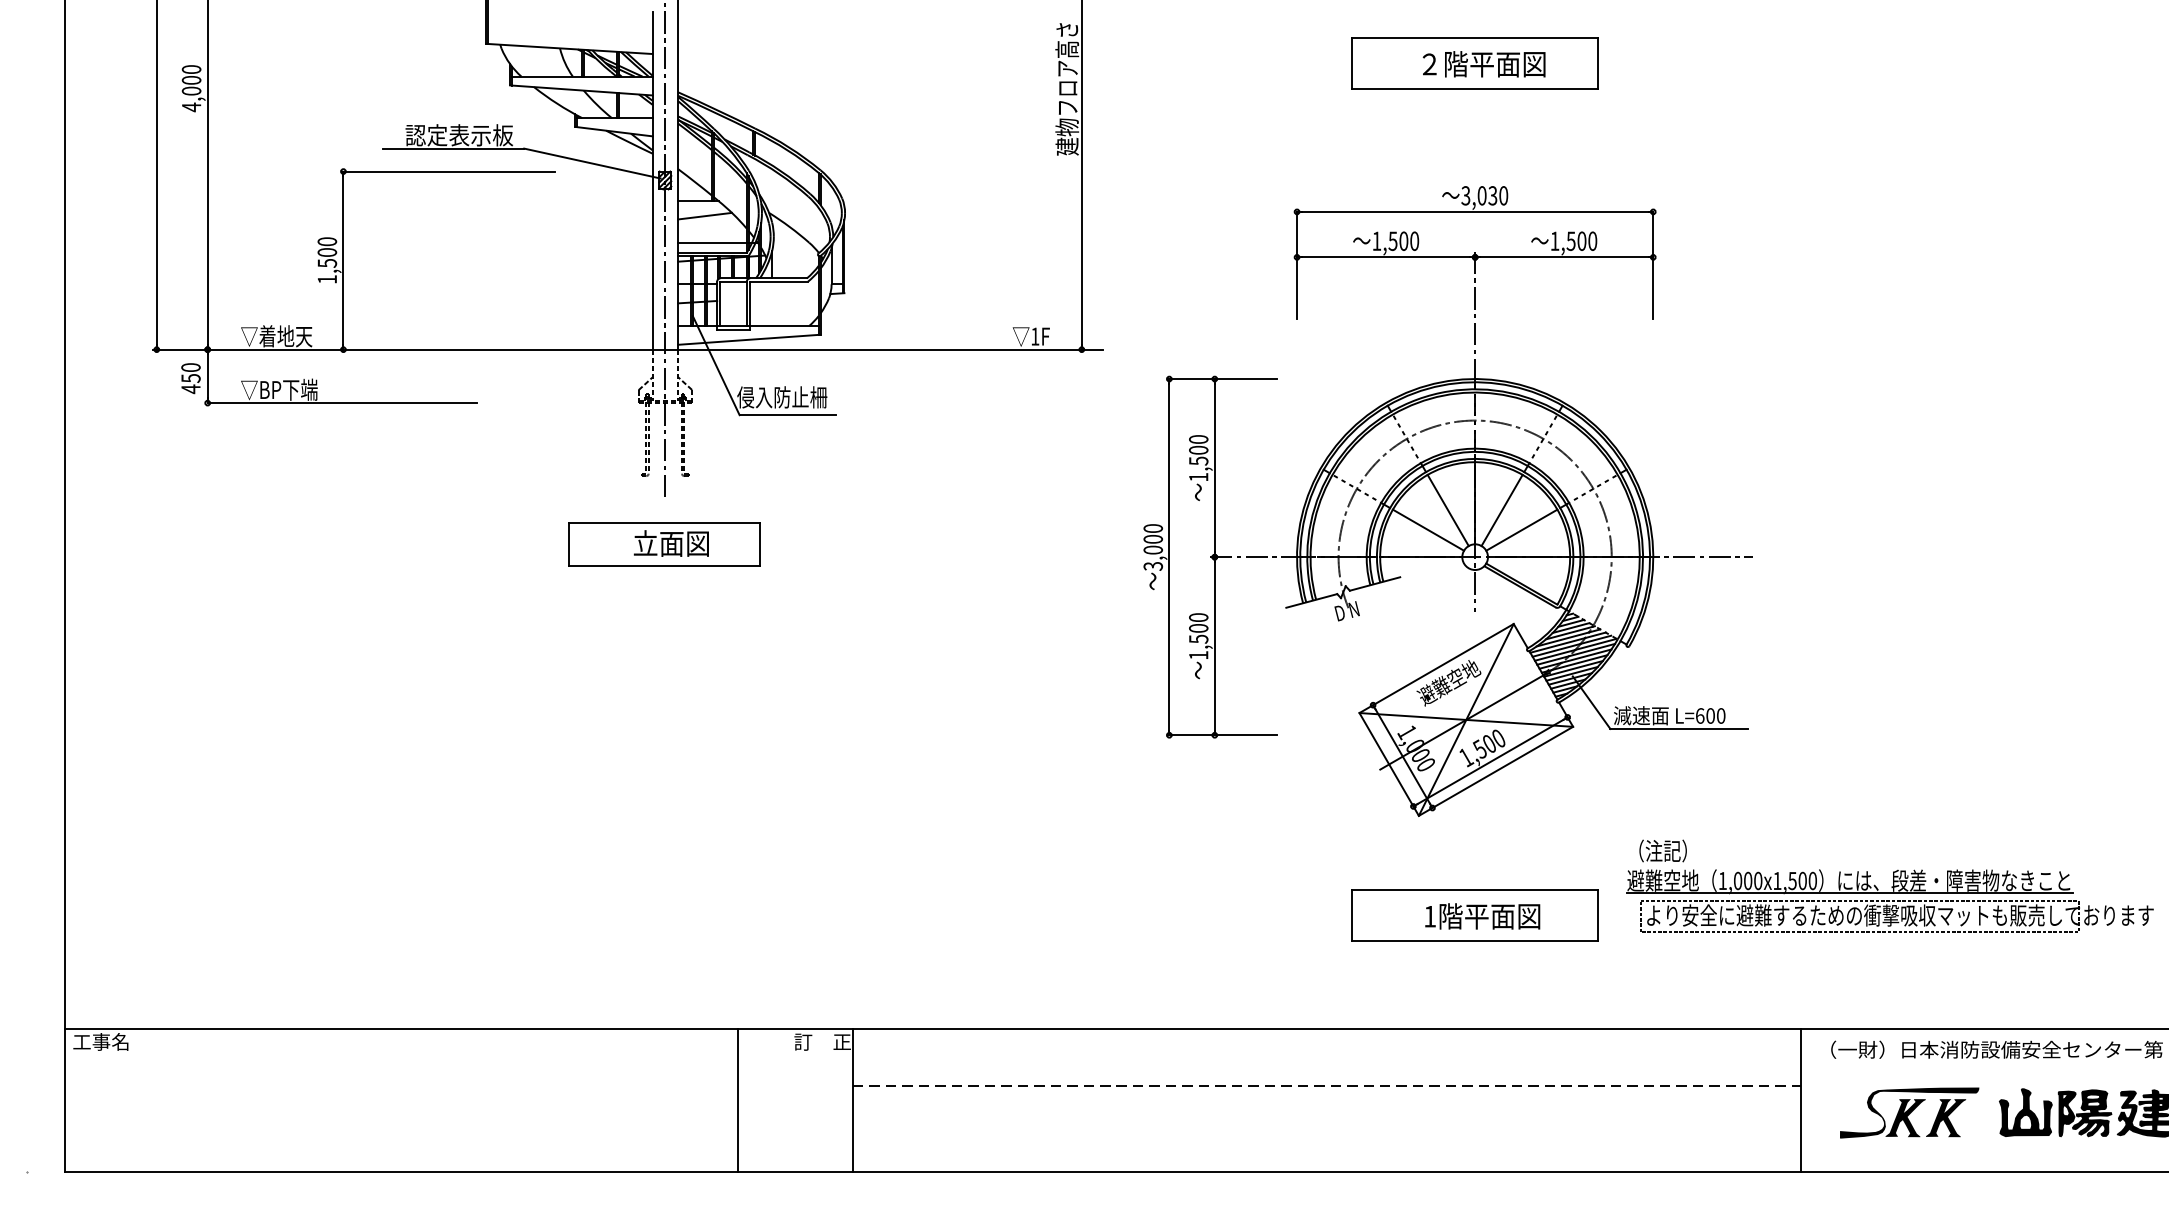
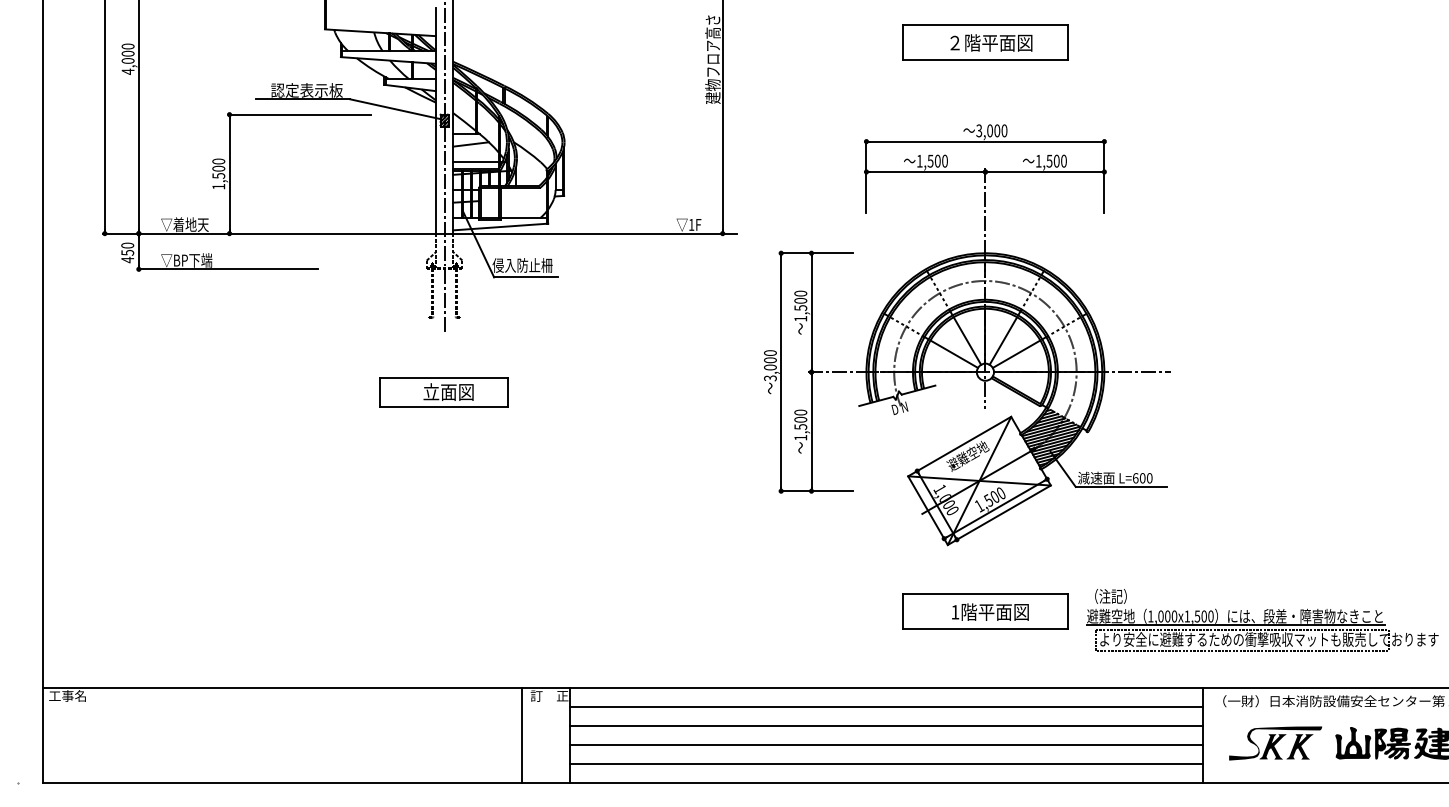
text: (1493, 195) -> (997, 130), 3,030 -> 3,000
part: (663, 544) -> (443, 392), moved
part: (1889, 886) -> (1262, 620), moved
line: (1327, 1057) -> (886, 706), added
line: (1327, 1086) -> (886, 725), dashed -> solid
line: (738, 1099) -> (522, 734), moved
line: (1327, 1114) -> (886, 744), added
line: (1327, 1142) -> (886, 763), added

